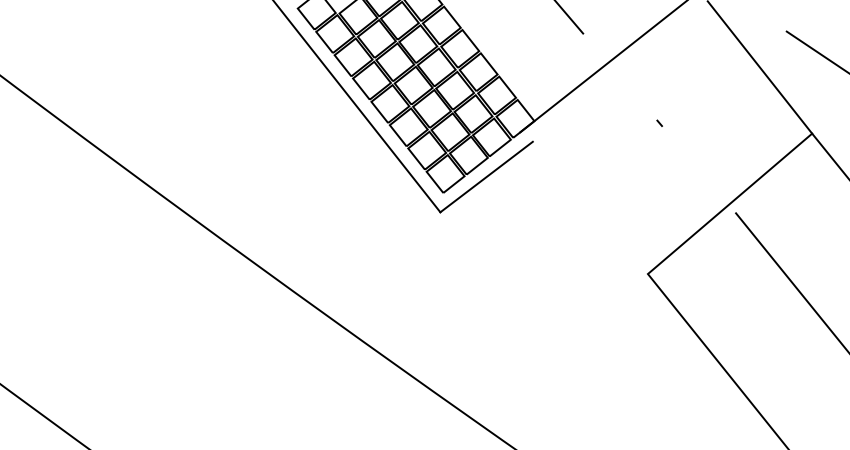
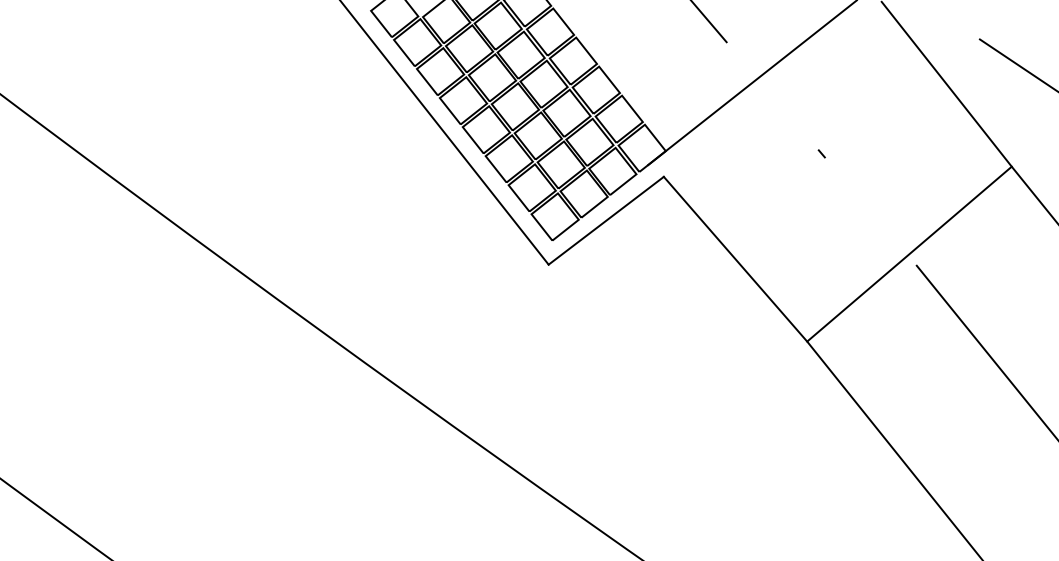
line: (590, 207) -> (735, 258), added

